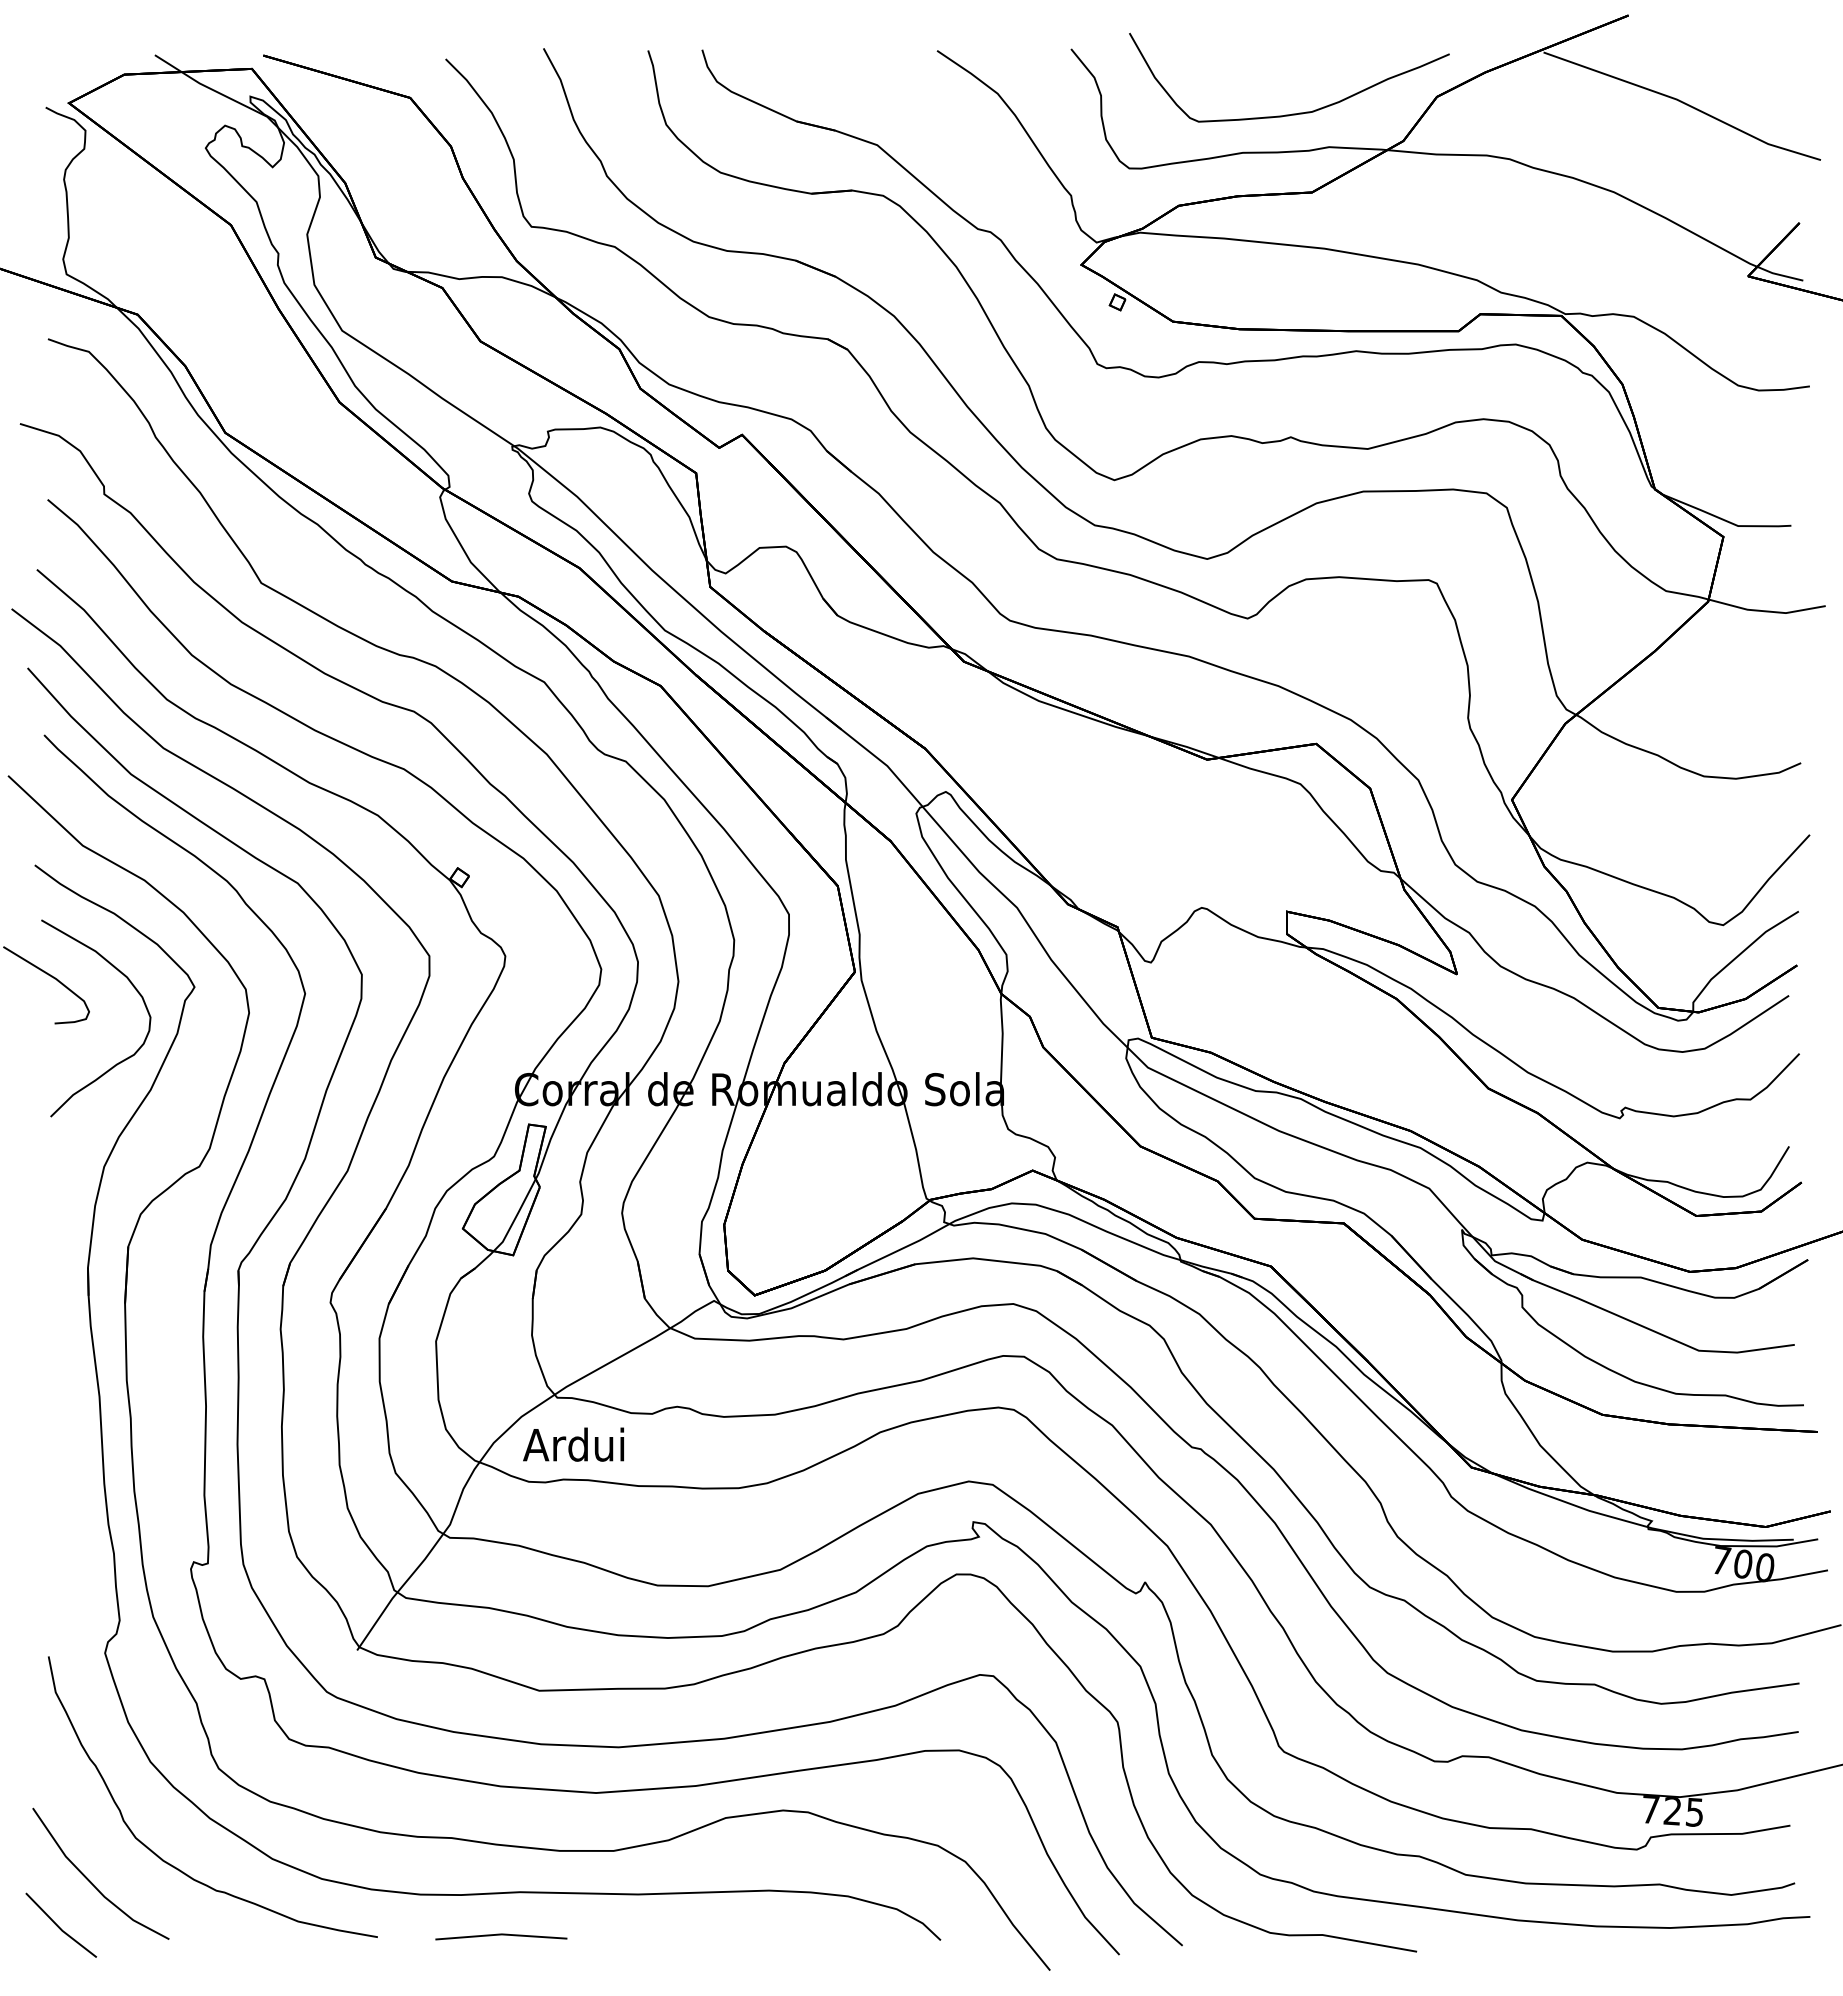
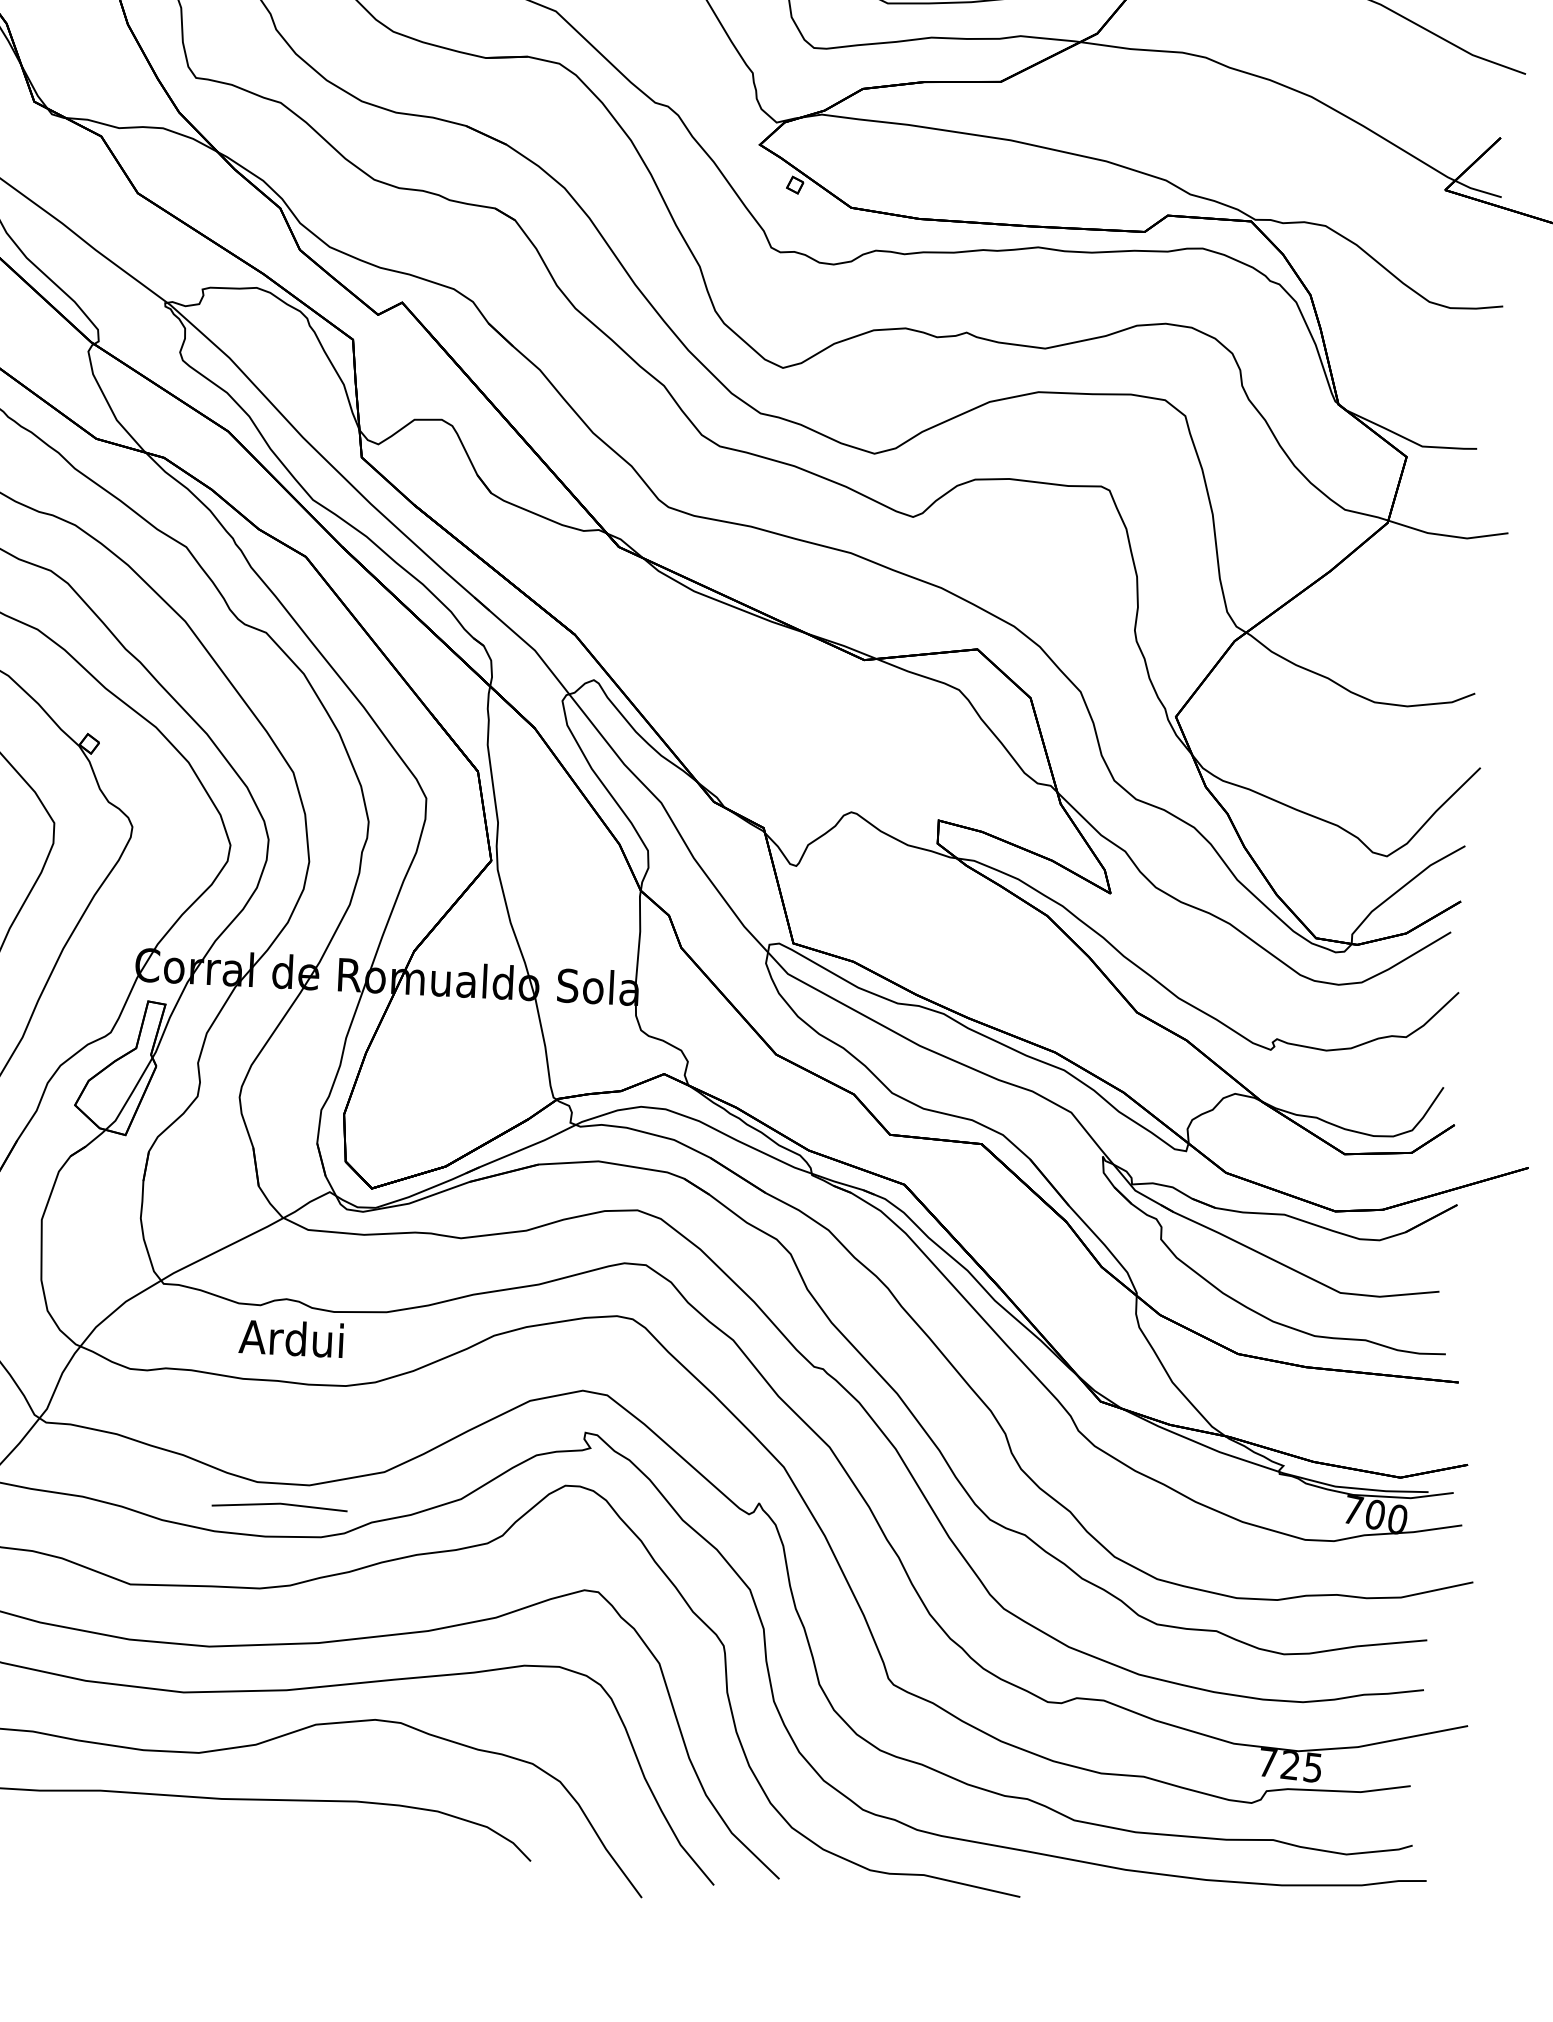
text: (573, 1444) -> (291, 1338), moved
line: (501, 1935) -> (279, 1504), moved

